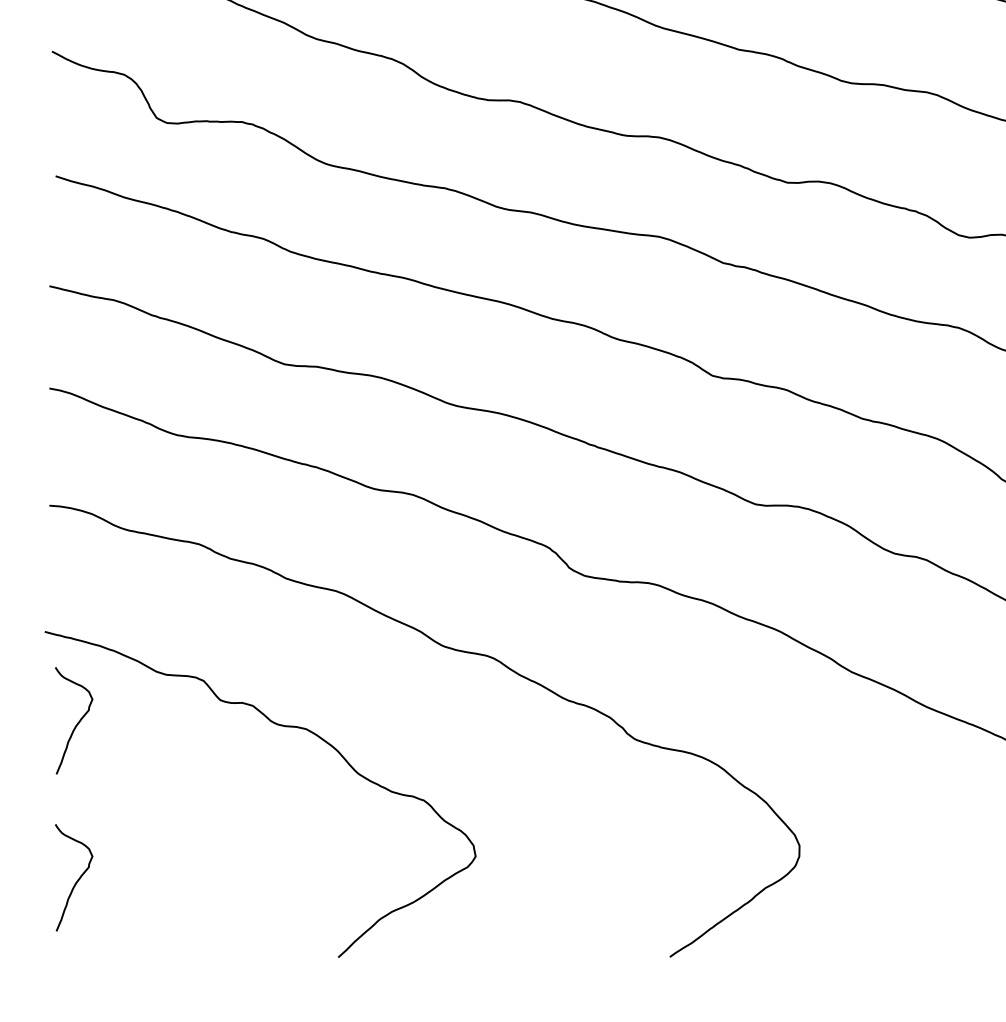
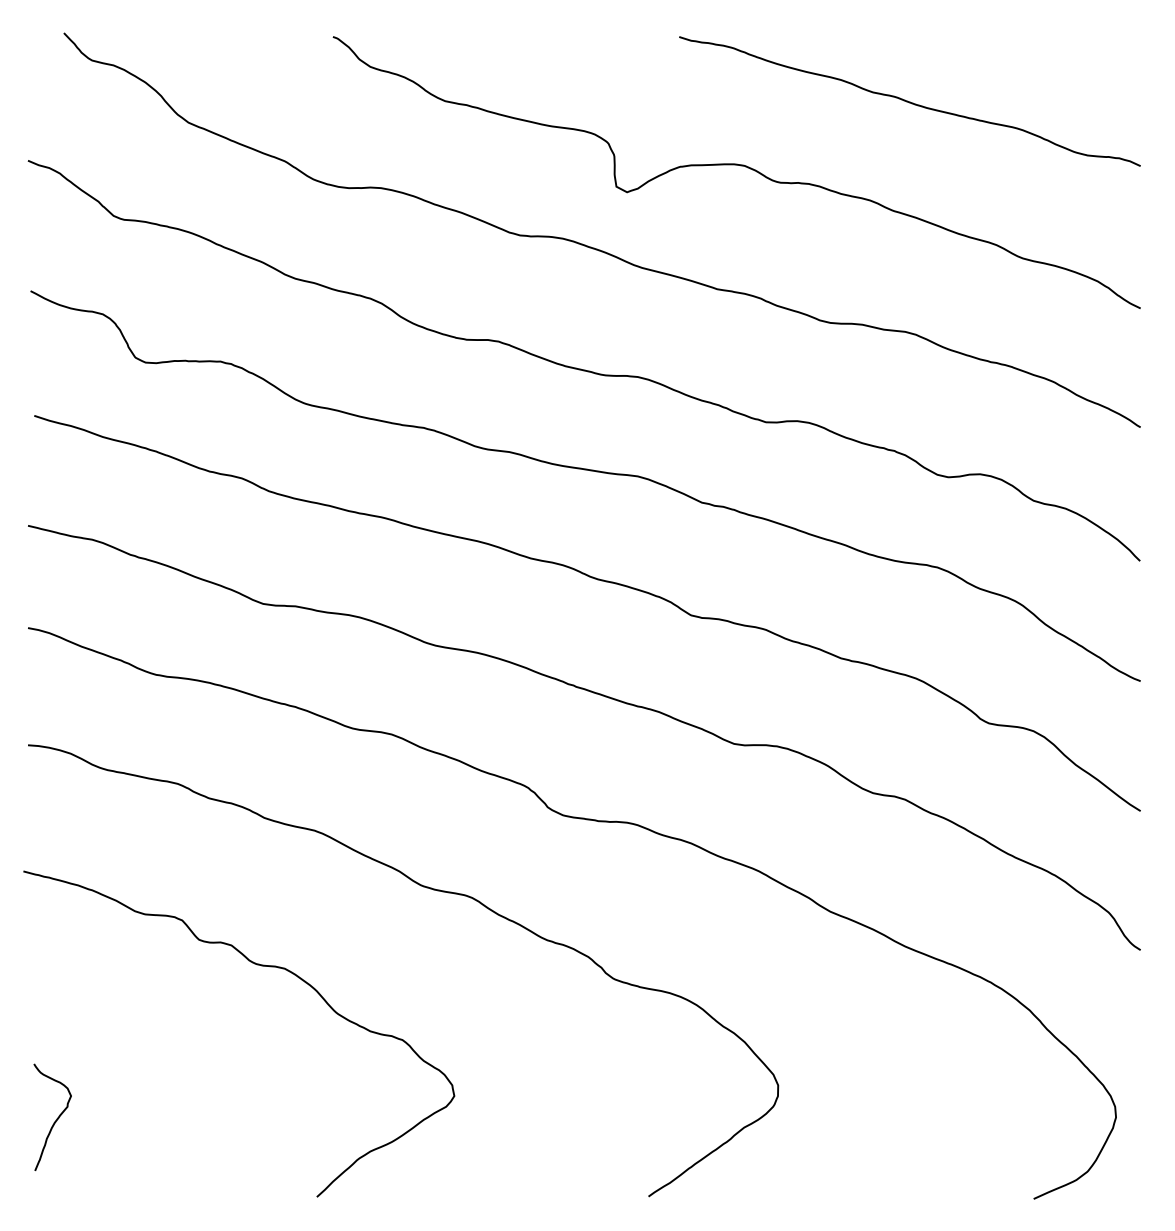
curve: (77, 721) -> (56, 961), removed

